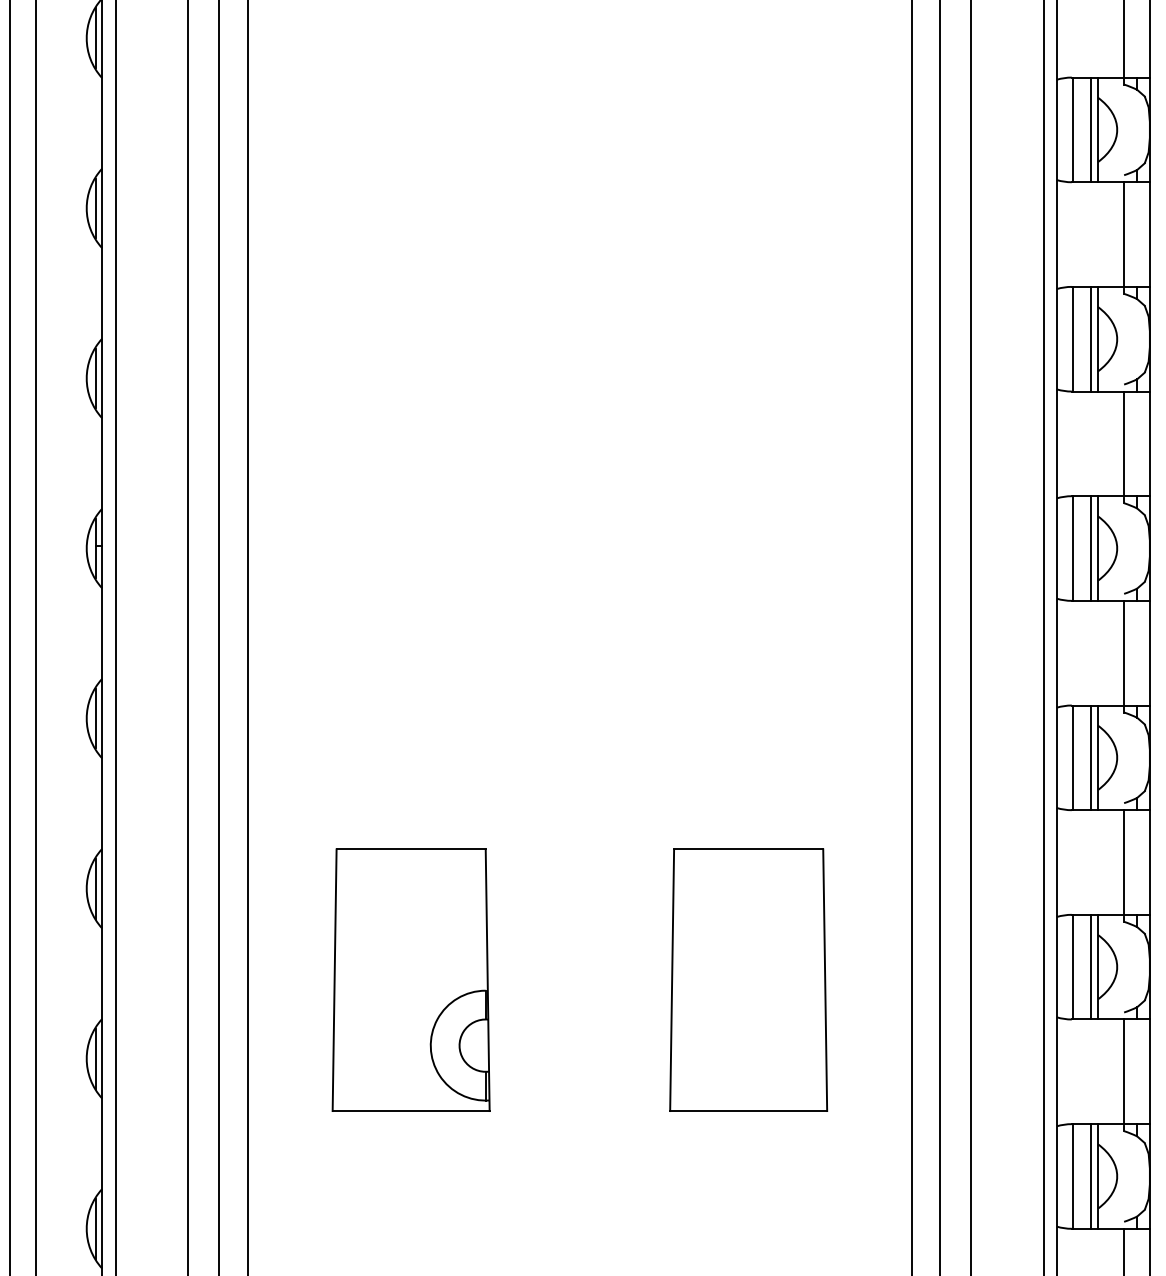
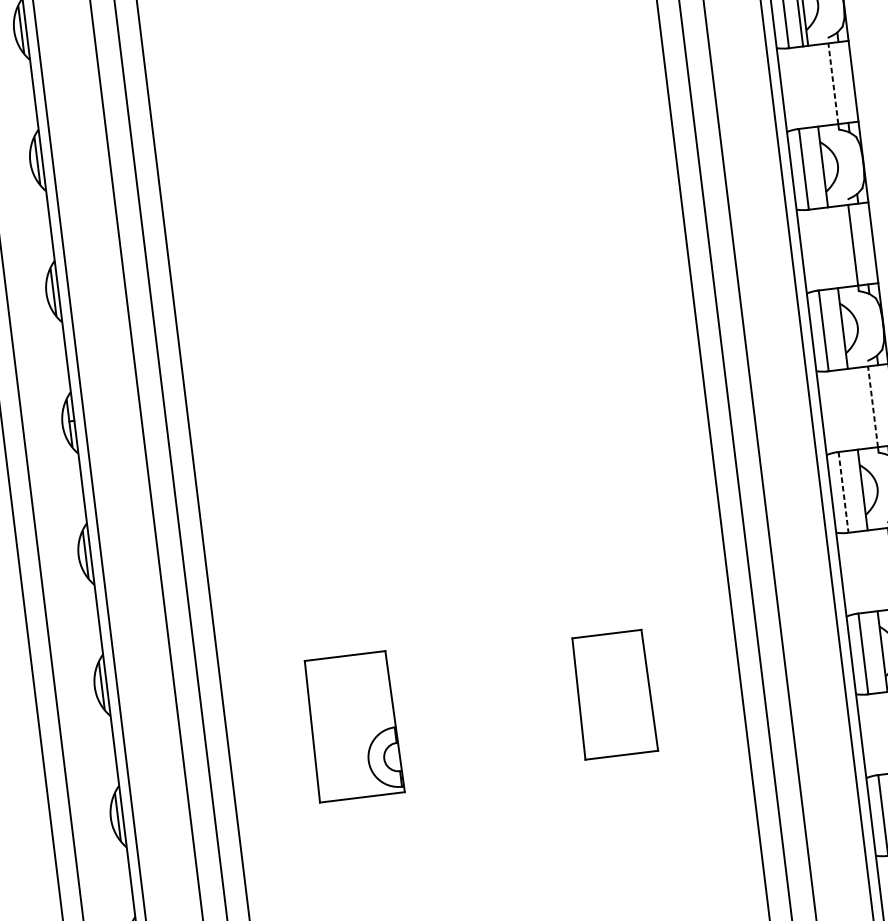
line: (1124, 234) -> (833, 83), solid -> dashed
line: (1091, 338) -> (818, 167), removed
line: (1091, 548) -> (837, 329), removed
line: (1124, 652) -> (873, 406), solid -> dashed
line: (1091, 757) -> (857, 490), removed
line: (1073, 758) -> (843, 492), solid -> dashed
line: (1091, 966) -> (877, 651), removed
part: (410, 979) -> (353, 726), size x0.7
part: (748, 979) -> (614, 694), size x0.6

